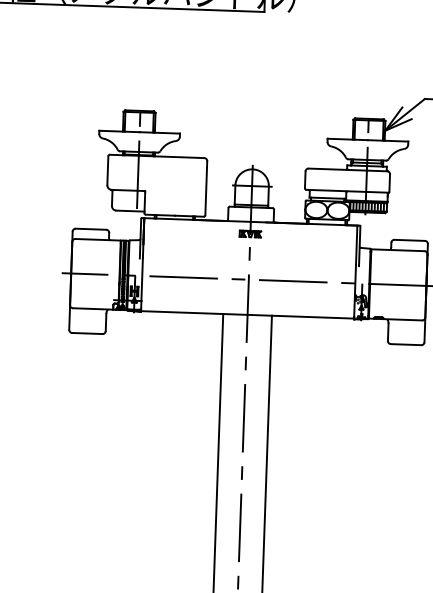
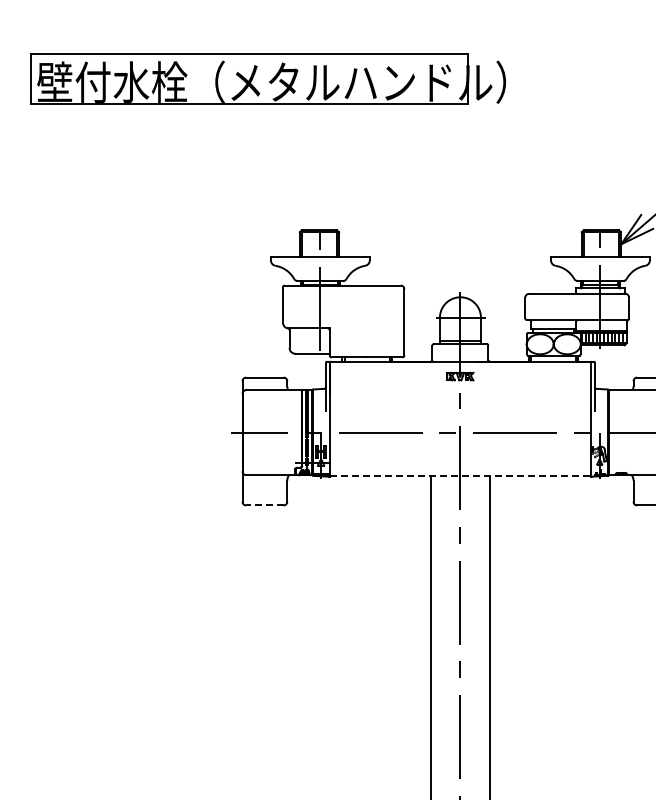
line: (247, 314) -> (460, 475), solid -> dashed
line: (87, 333) -> (264, 505), solid -> dashed

